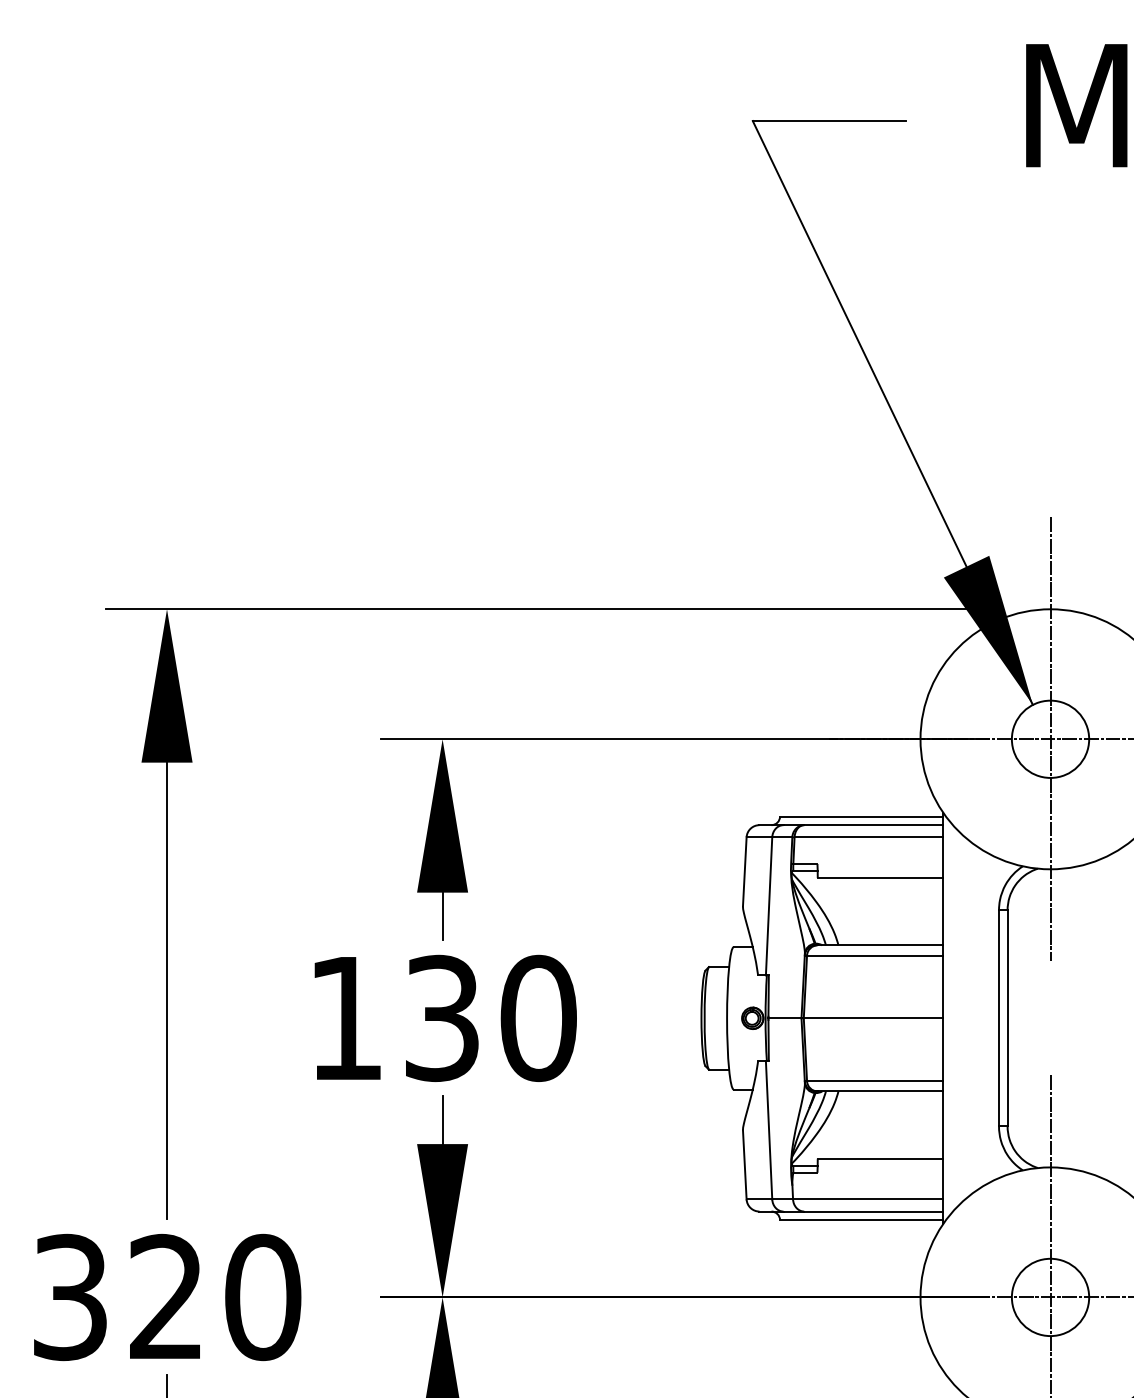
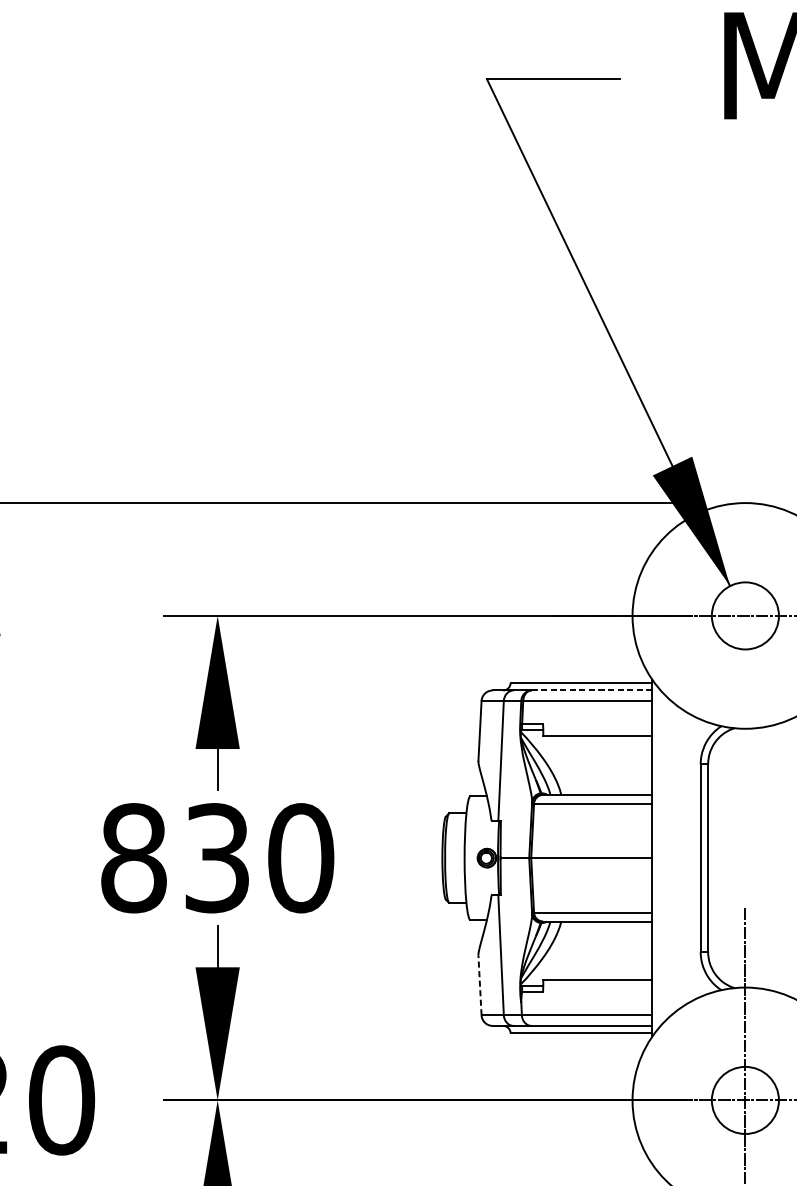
line: (1050, 739) -> (745, 616), removed
line: (874, 825) -> (592, 690), solid -> dashed
text: (346, 1018) -> (134, 858), 130 -> 830
line: (744, 1164) -> (479, 985), solid -> dashed

